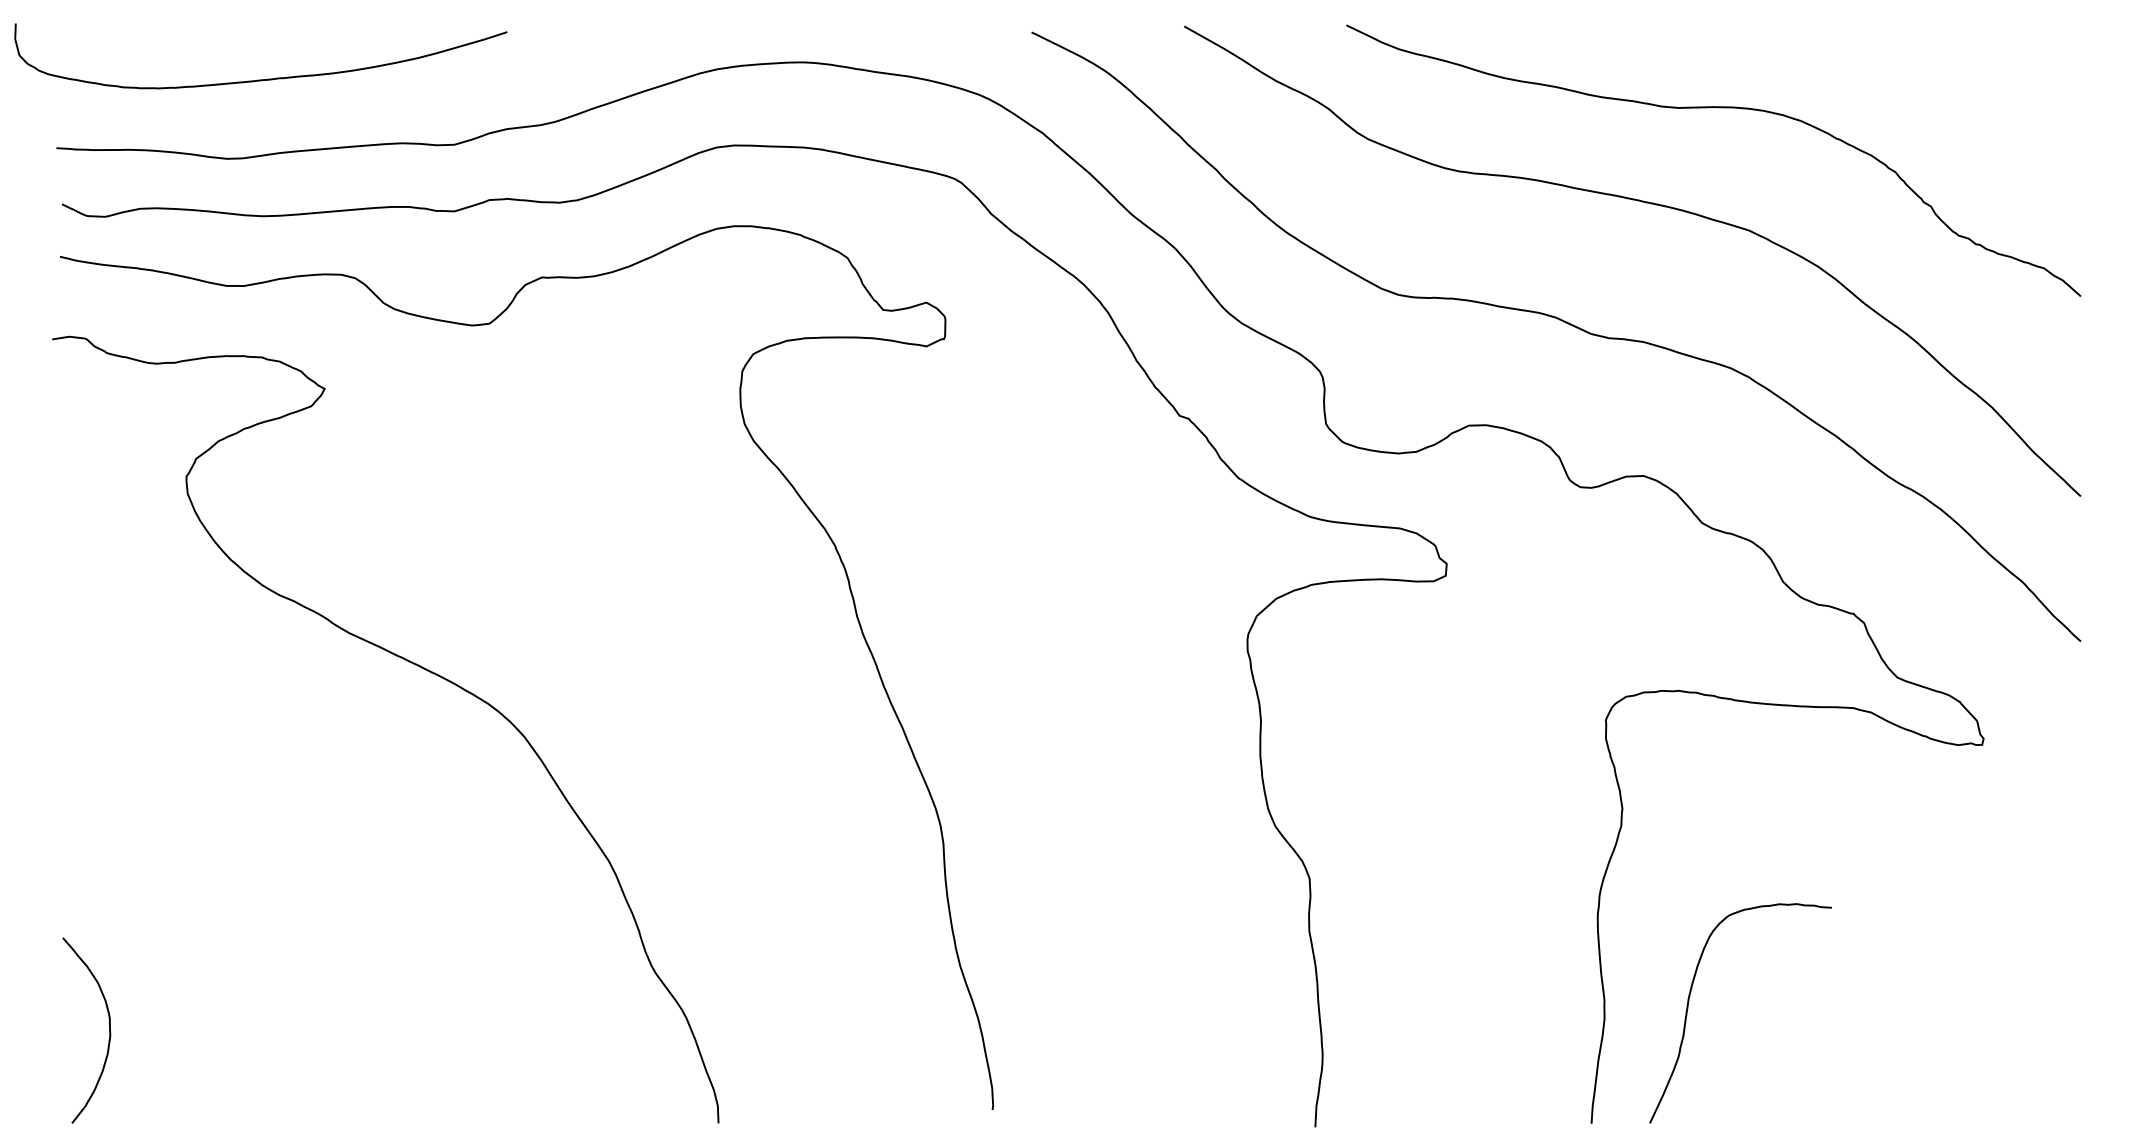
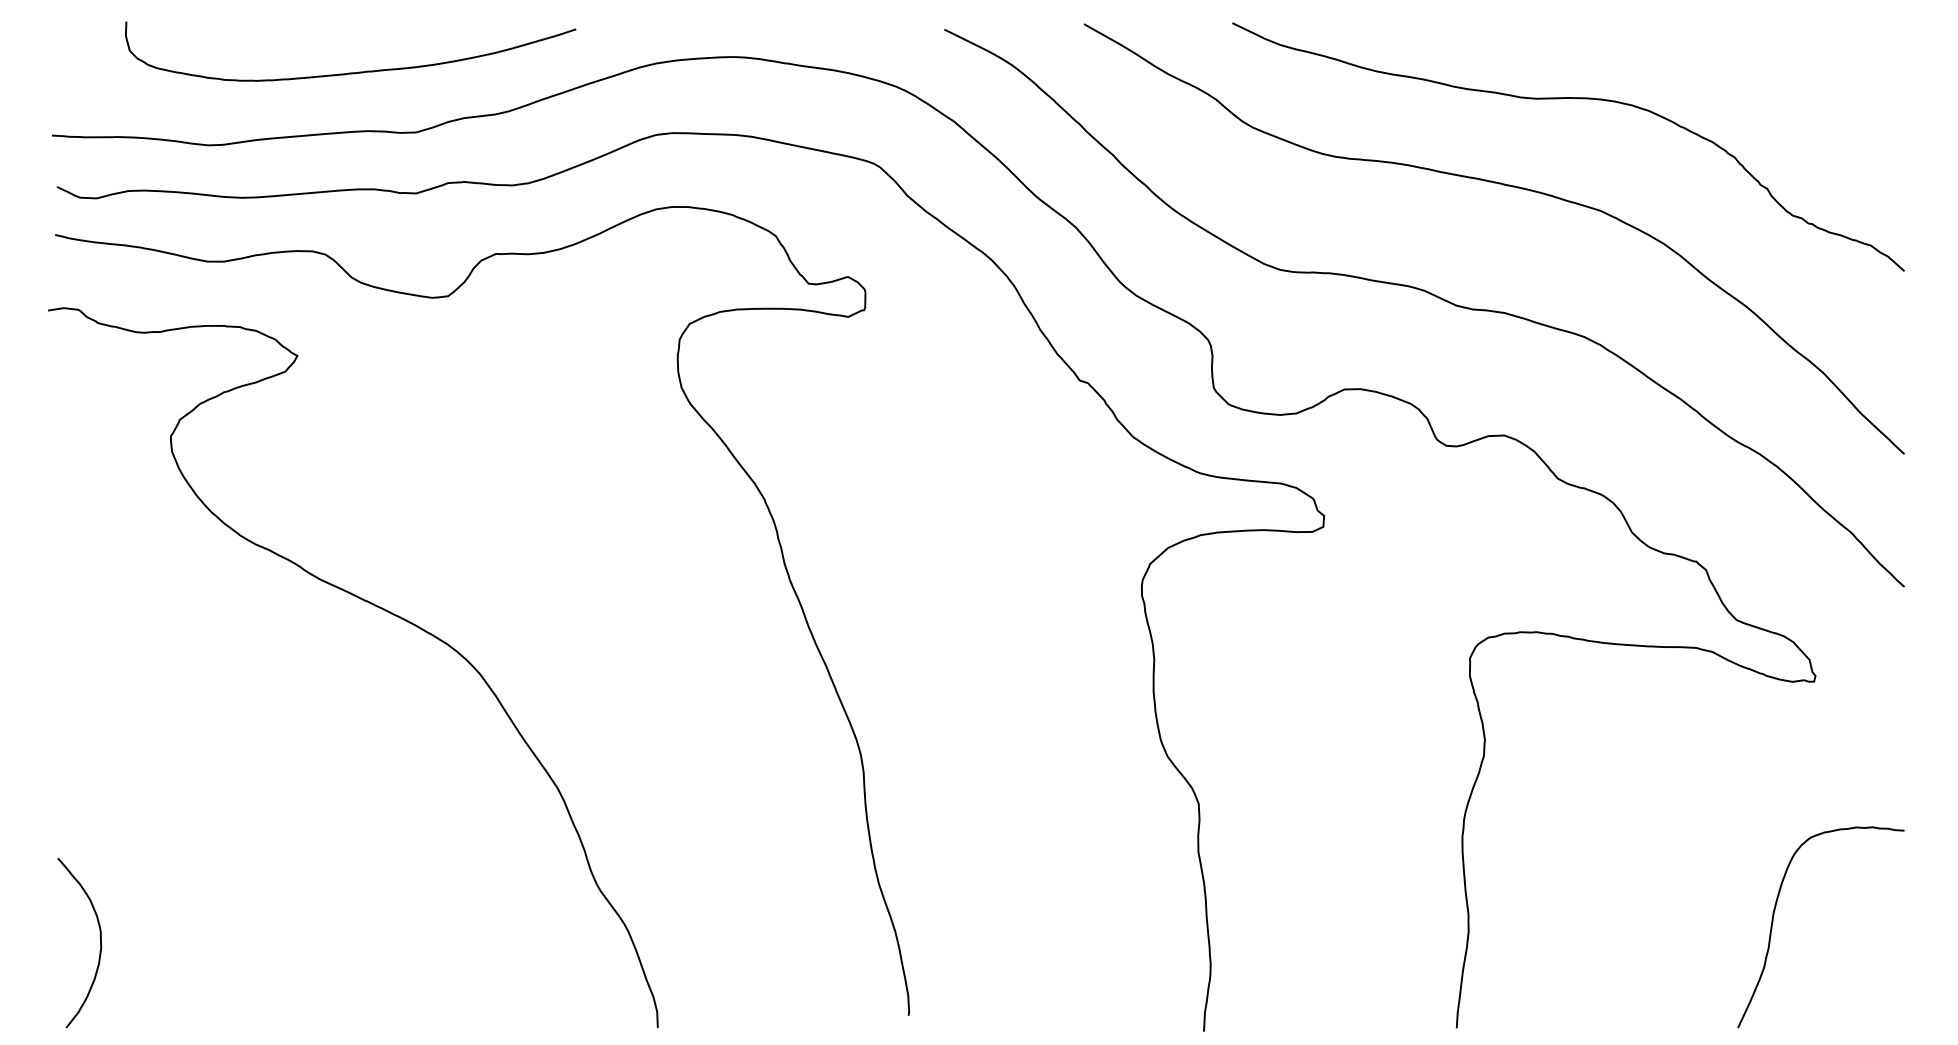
curve: (260, 79) -> (350, 72), moved
curve: (1688, 1009) -> (1773, 923), moved

